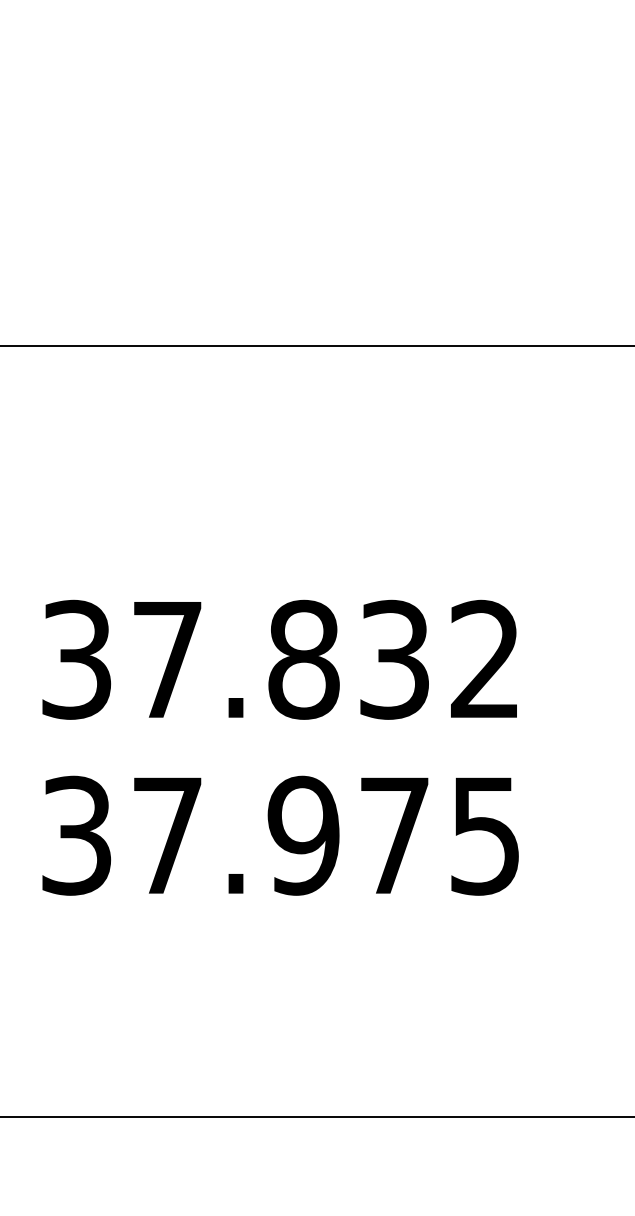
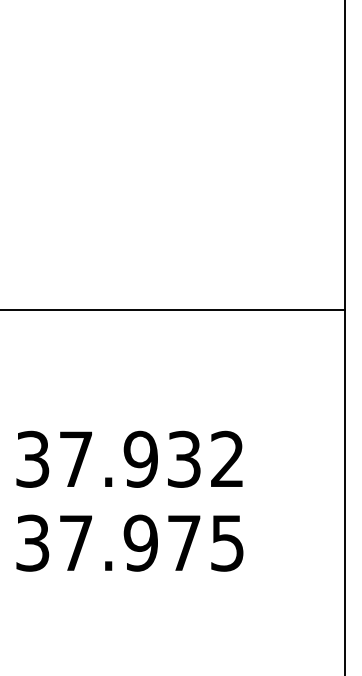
text: (302, 657) -> (140, 458), 37.832 -> 37.932

